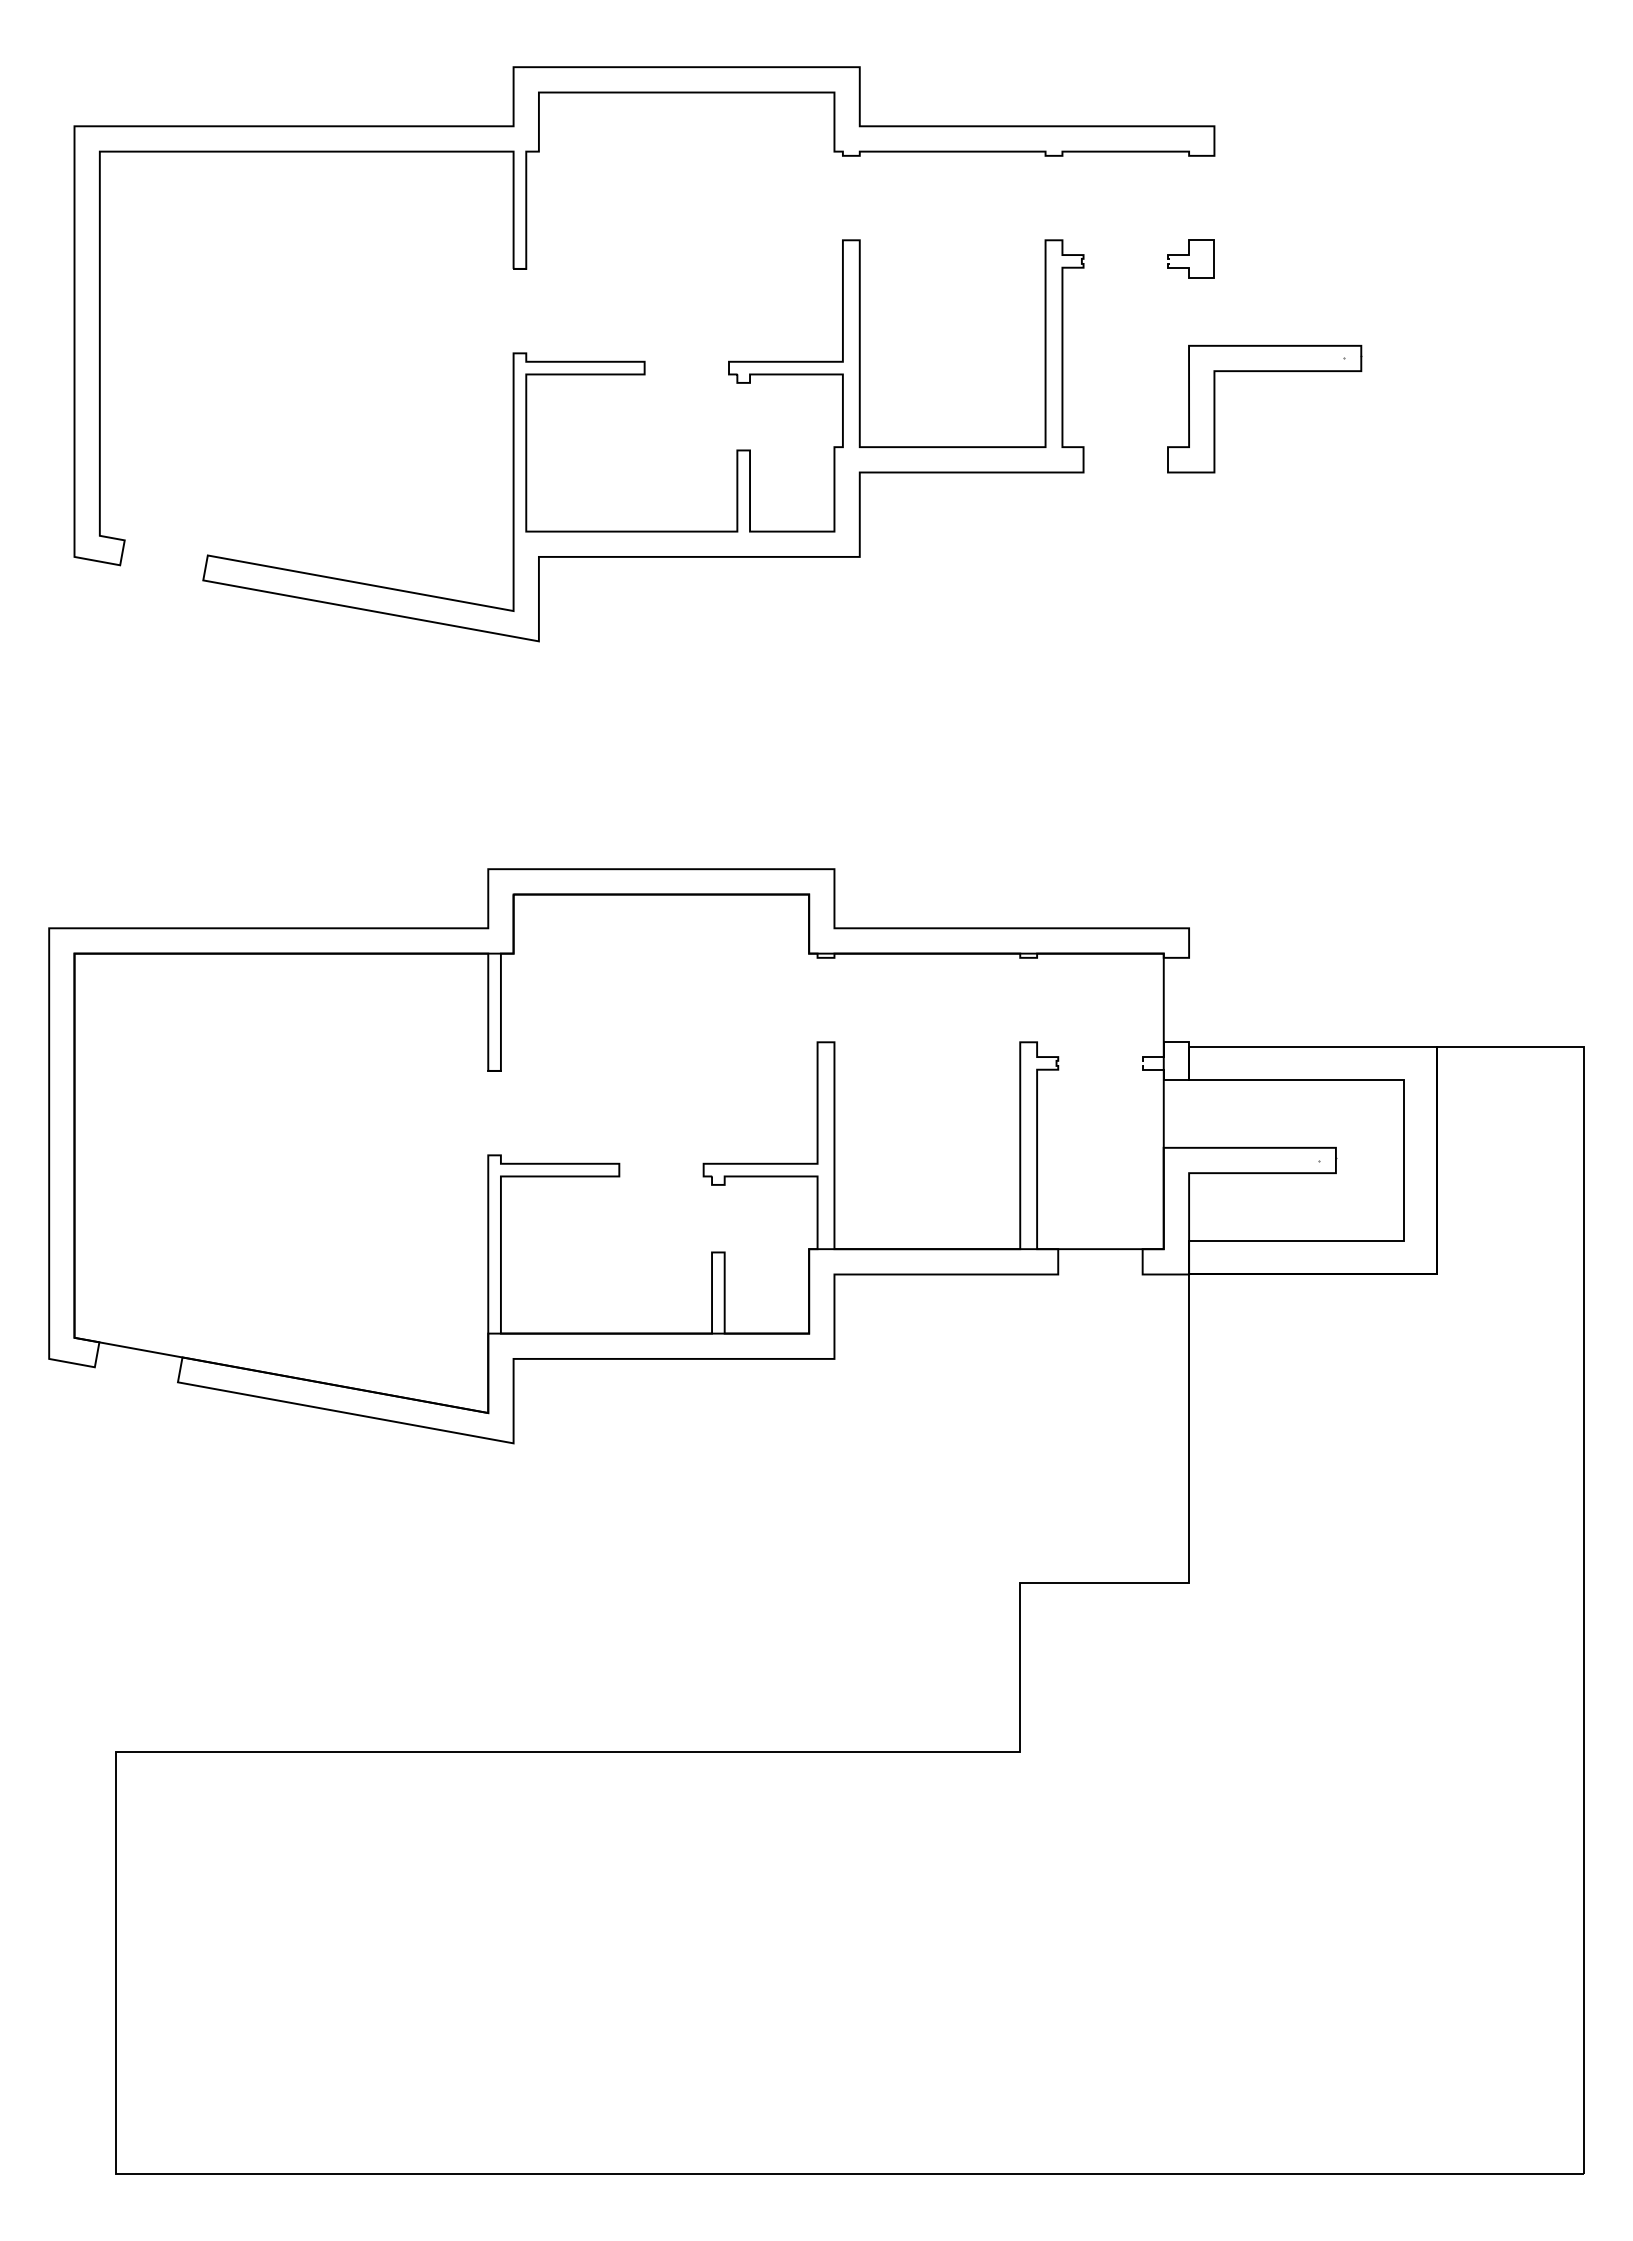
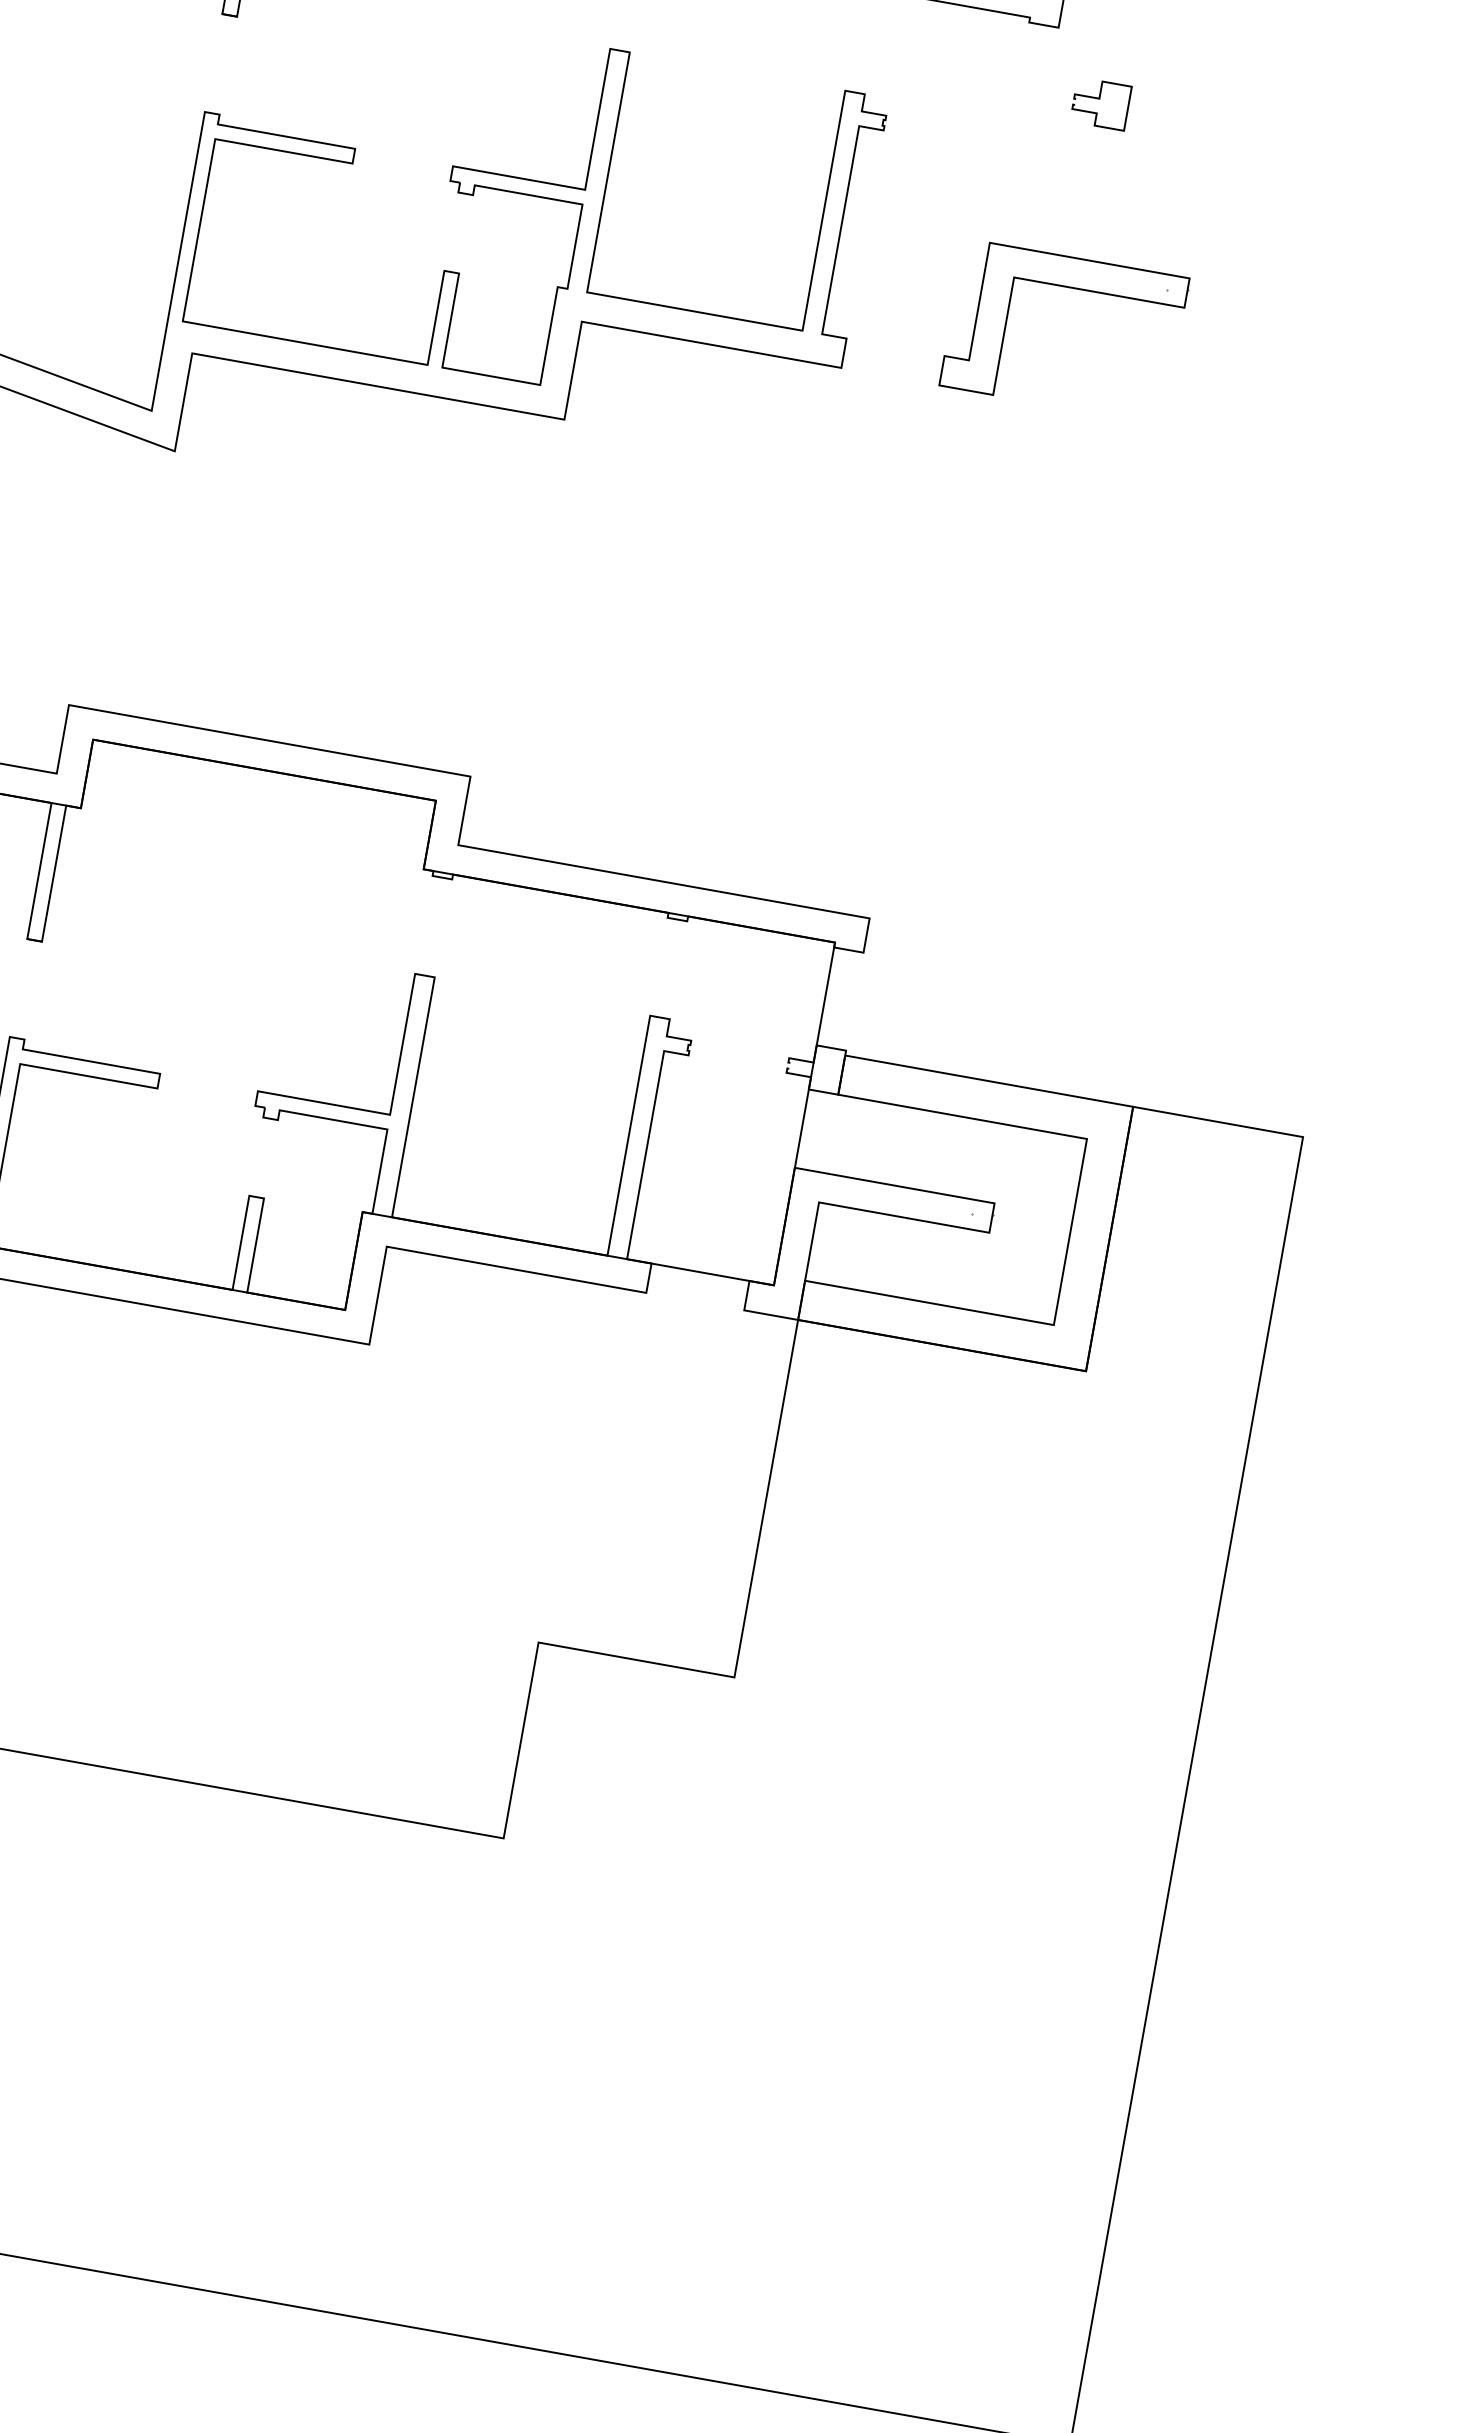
curve: (1189, 255) -> (1099, 99), moved

